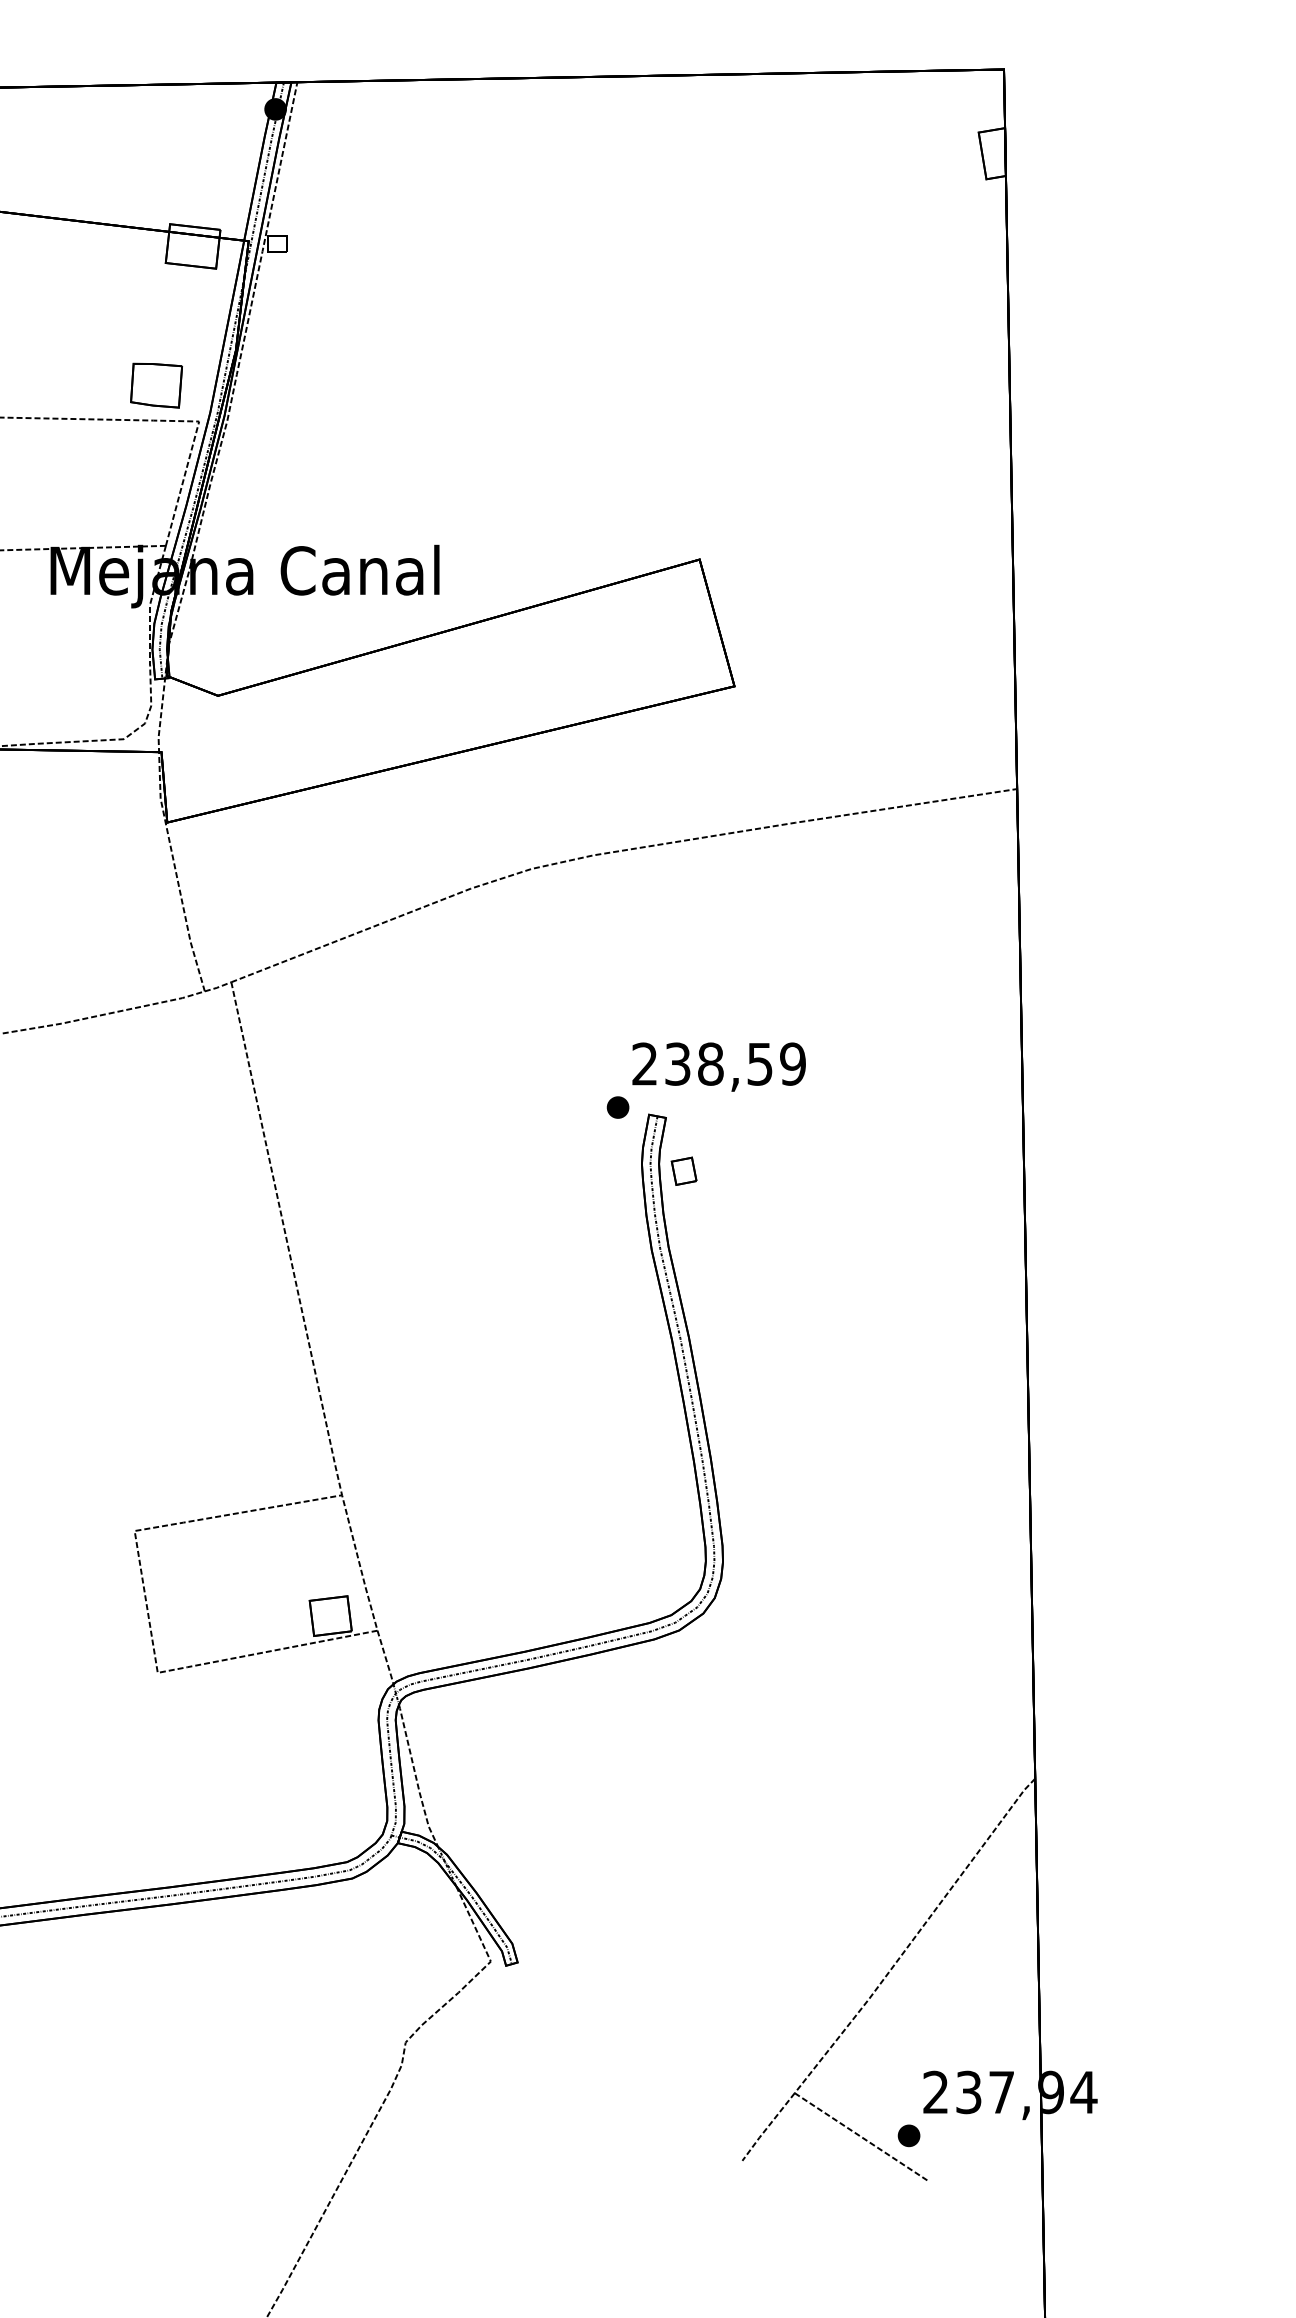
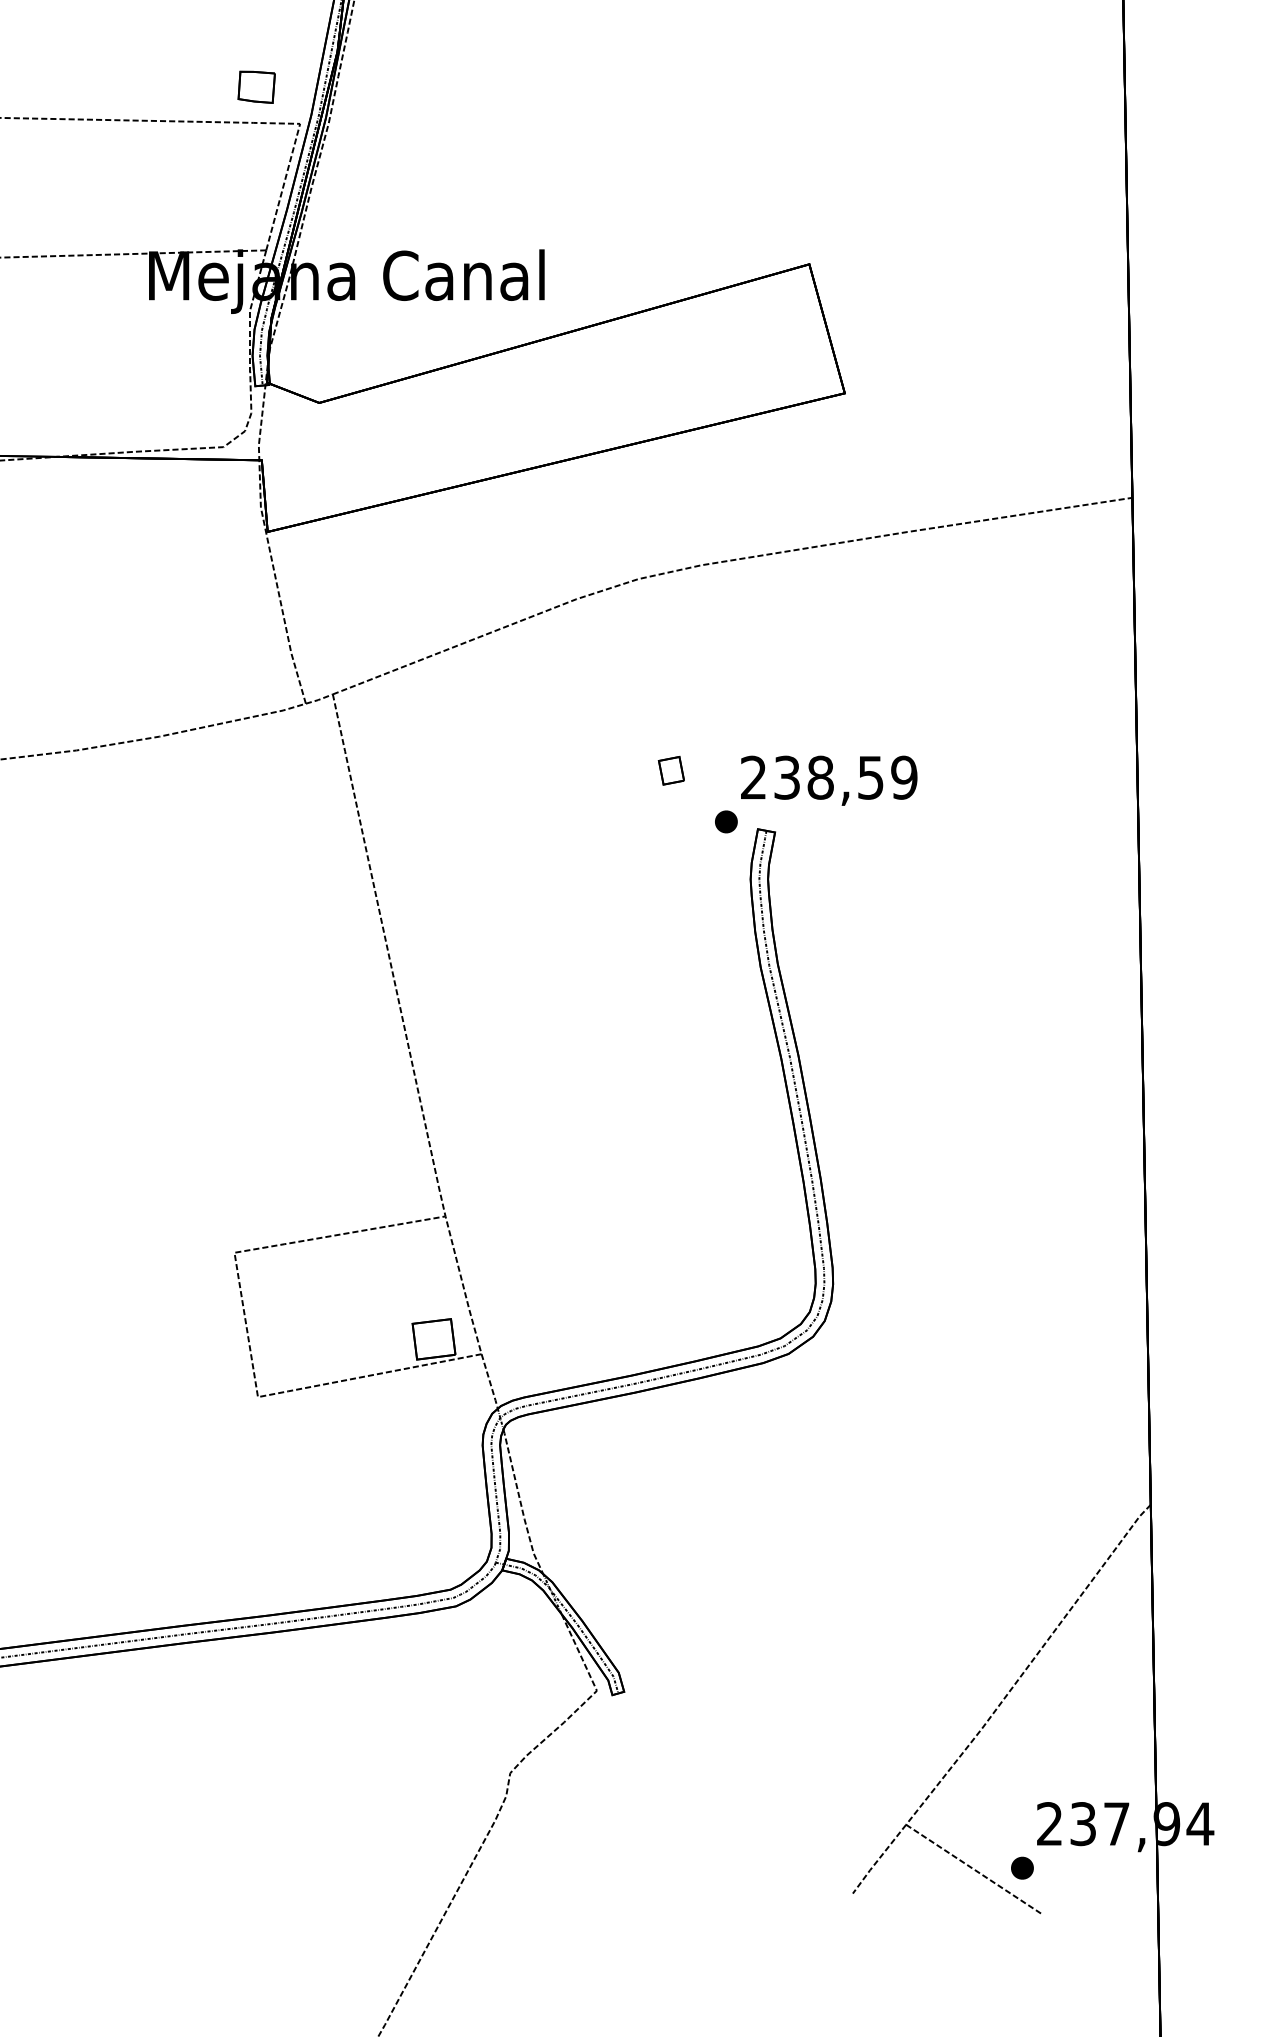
part: (156, 385) -> (256, 87), size x0.7
part: (683, 1170) -> (670, 769), moved

